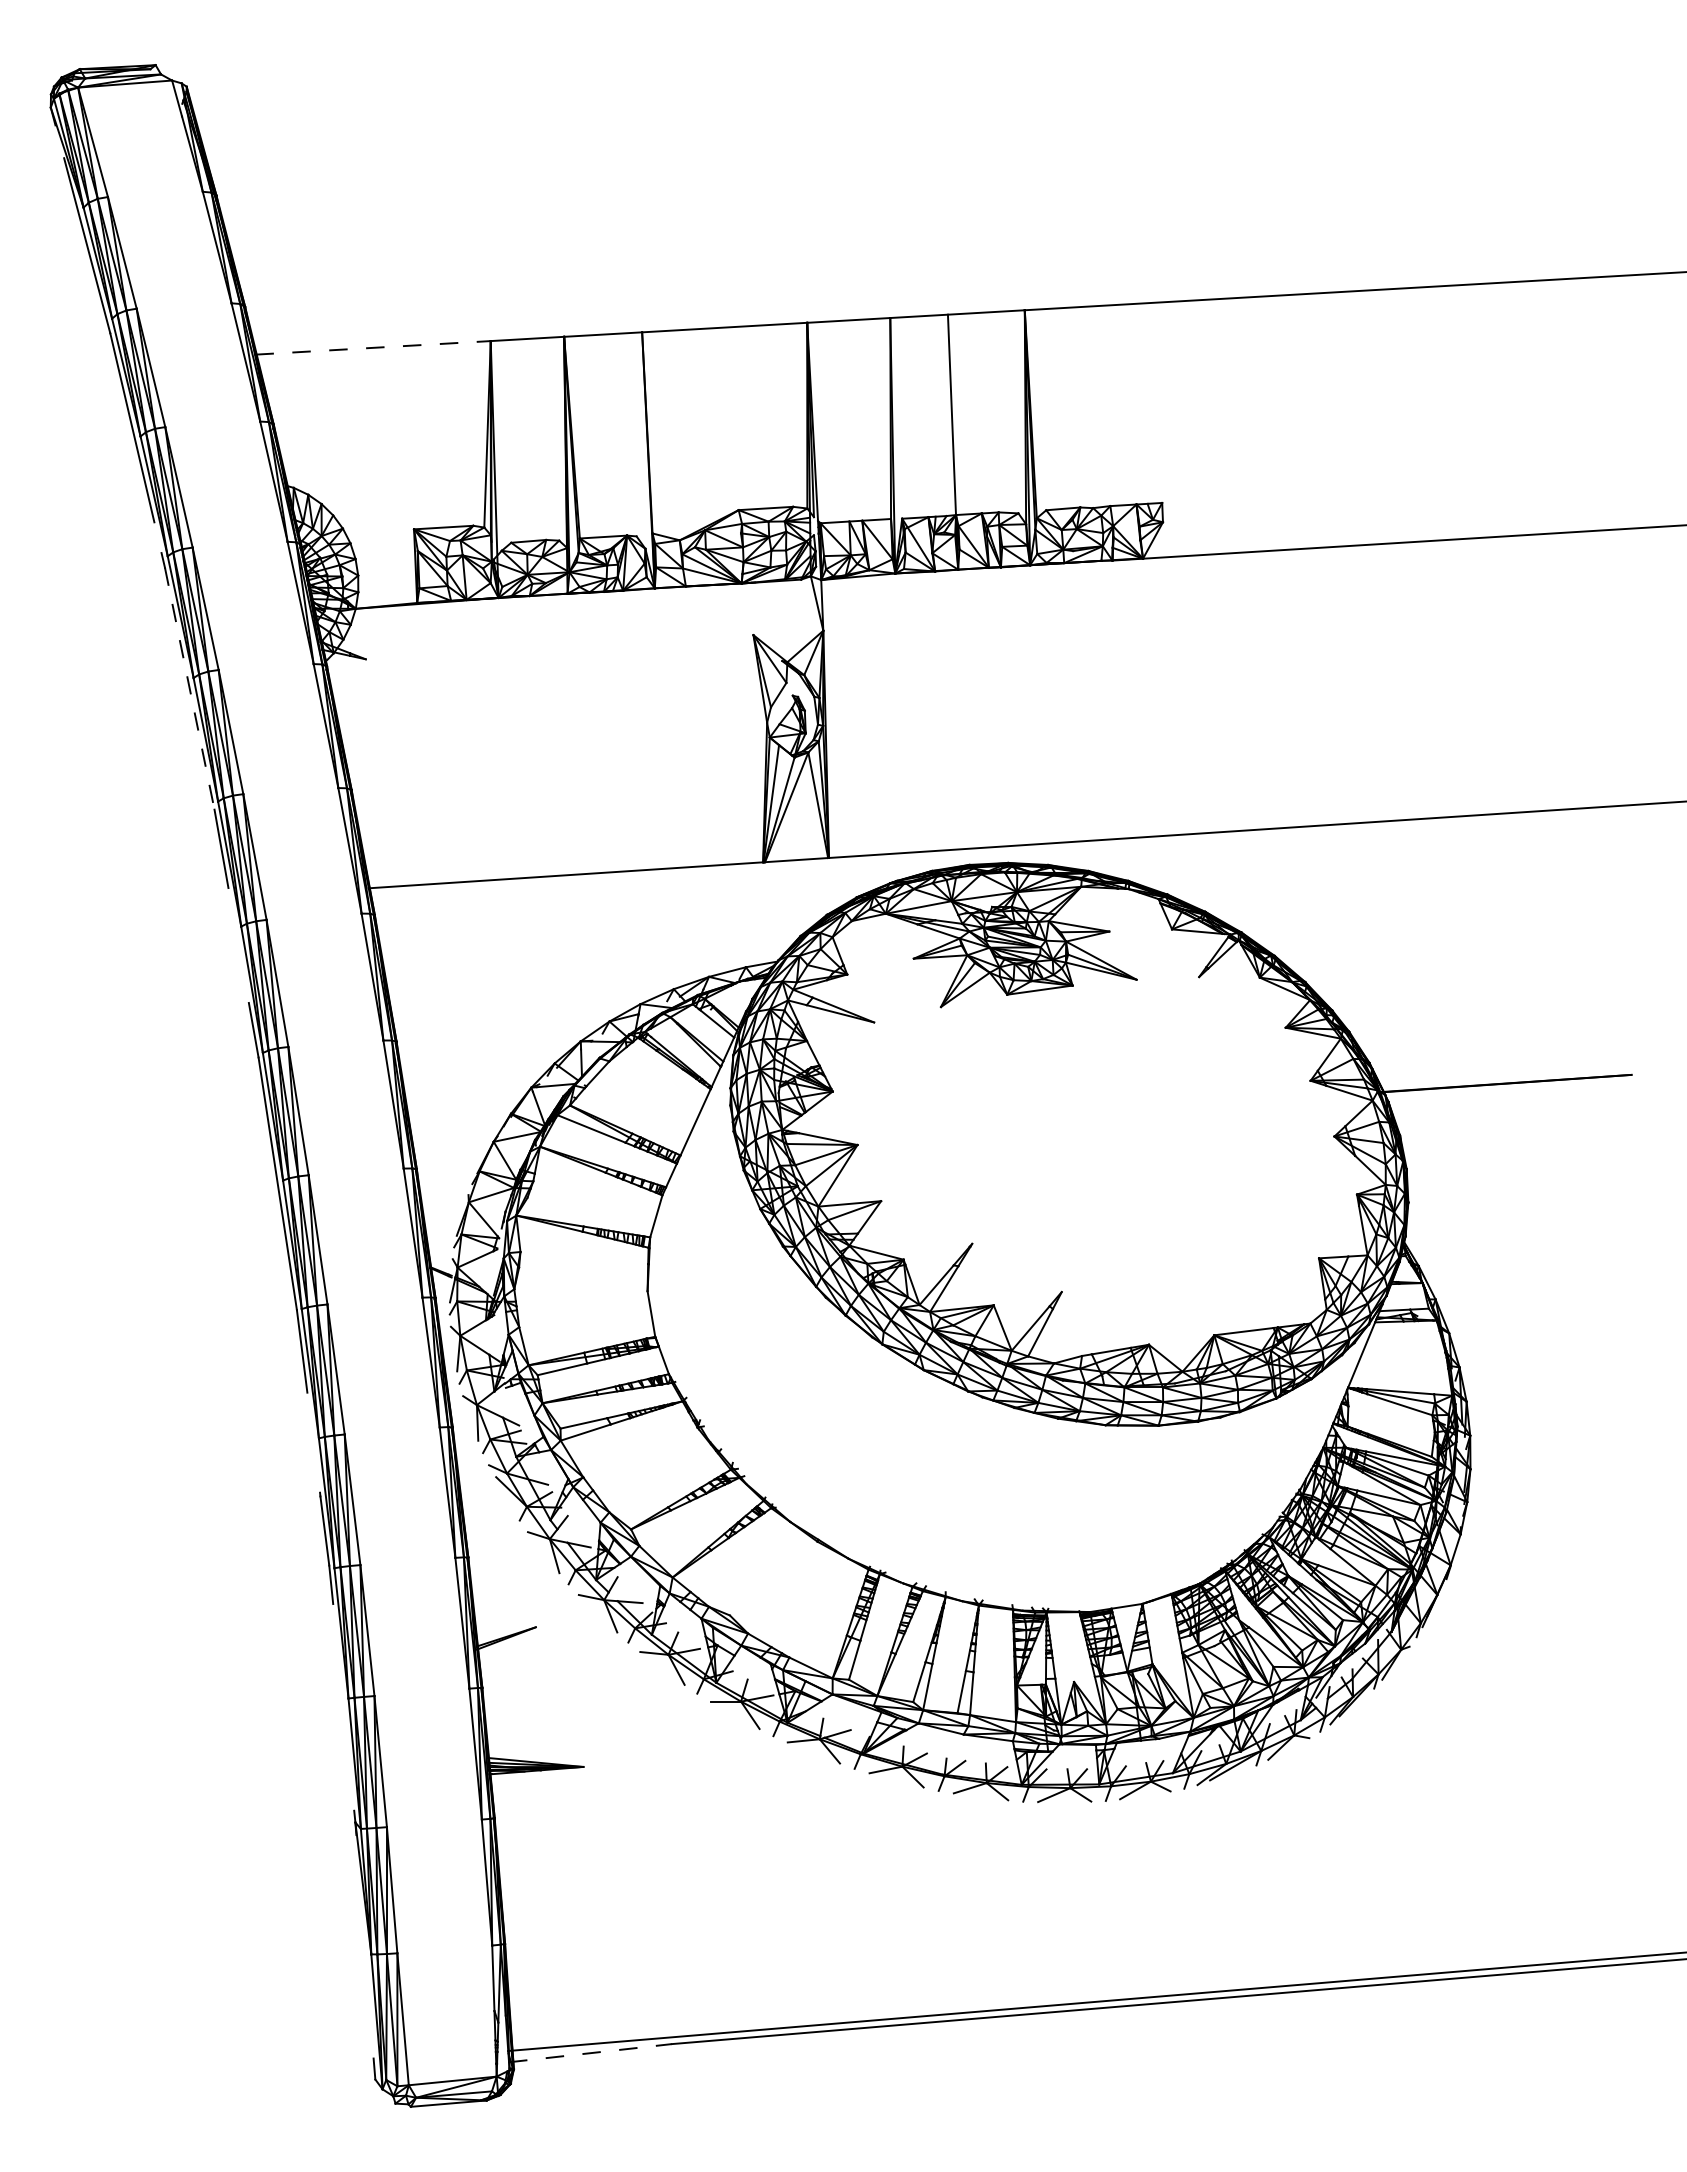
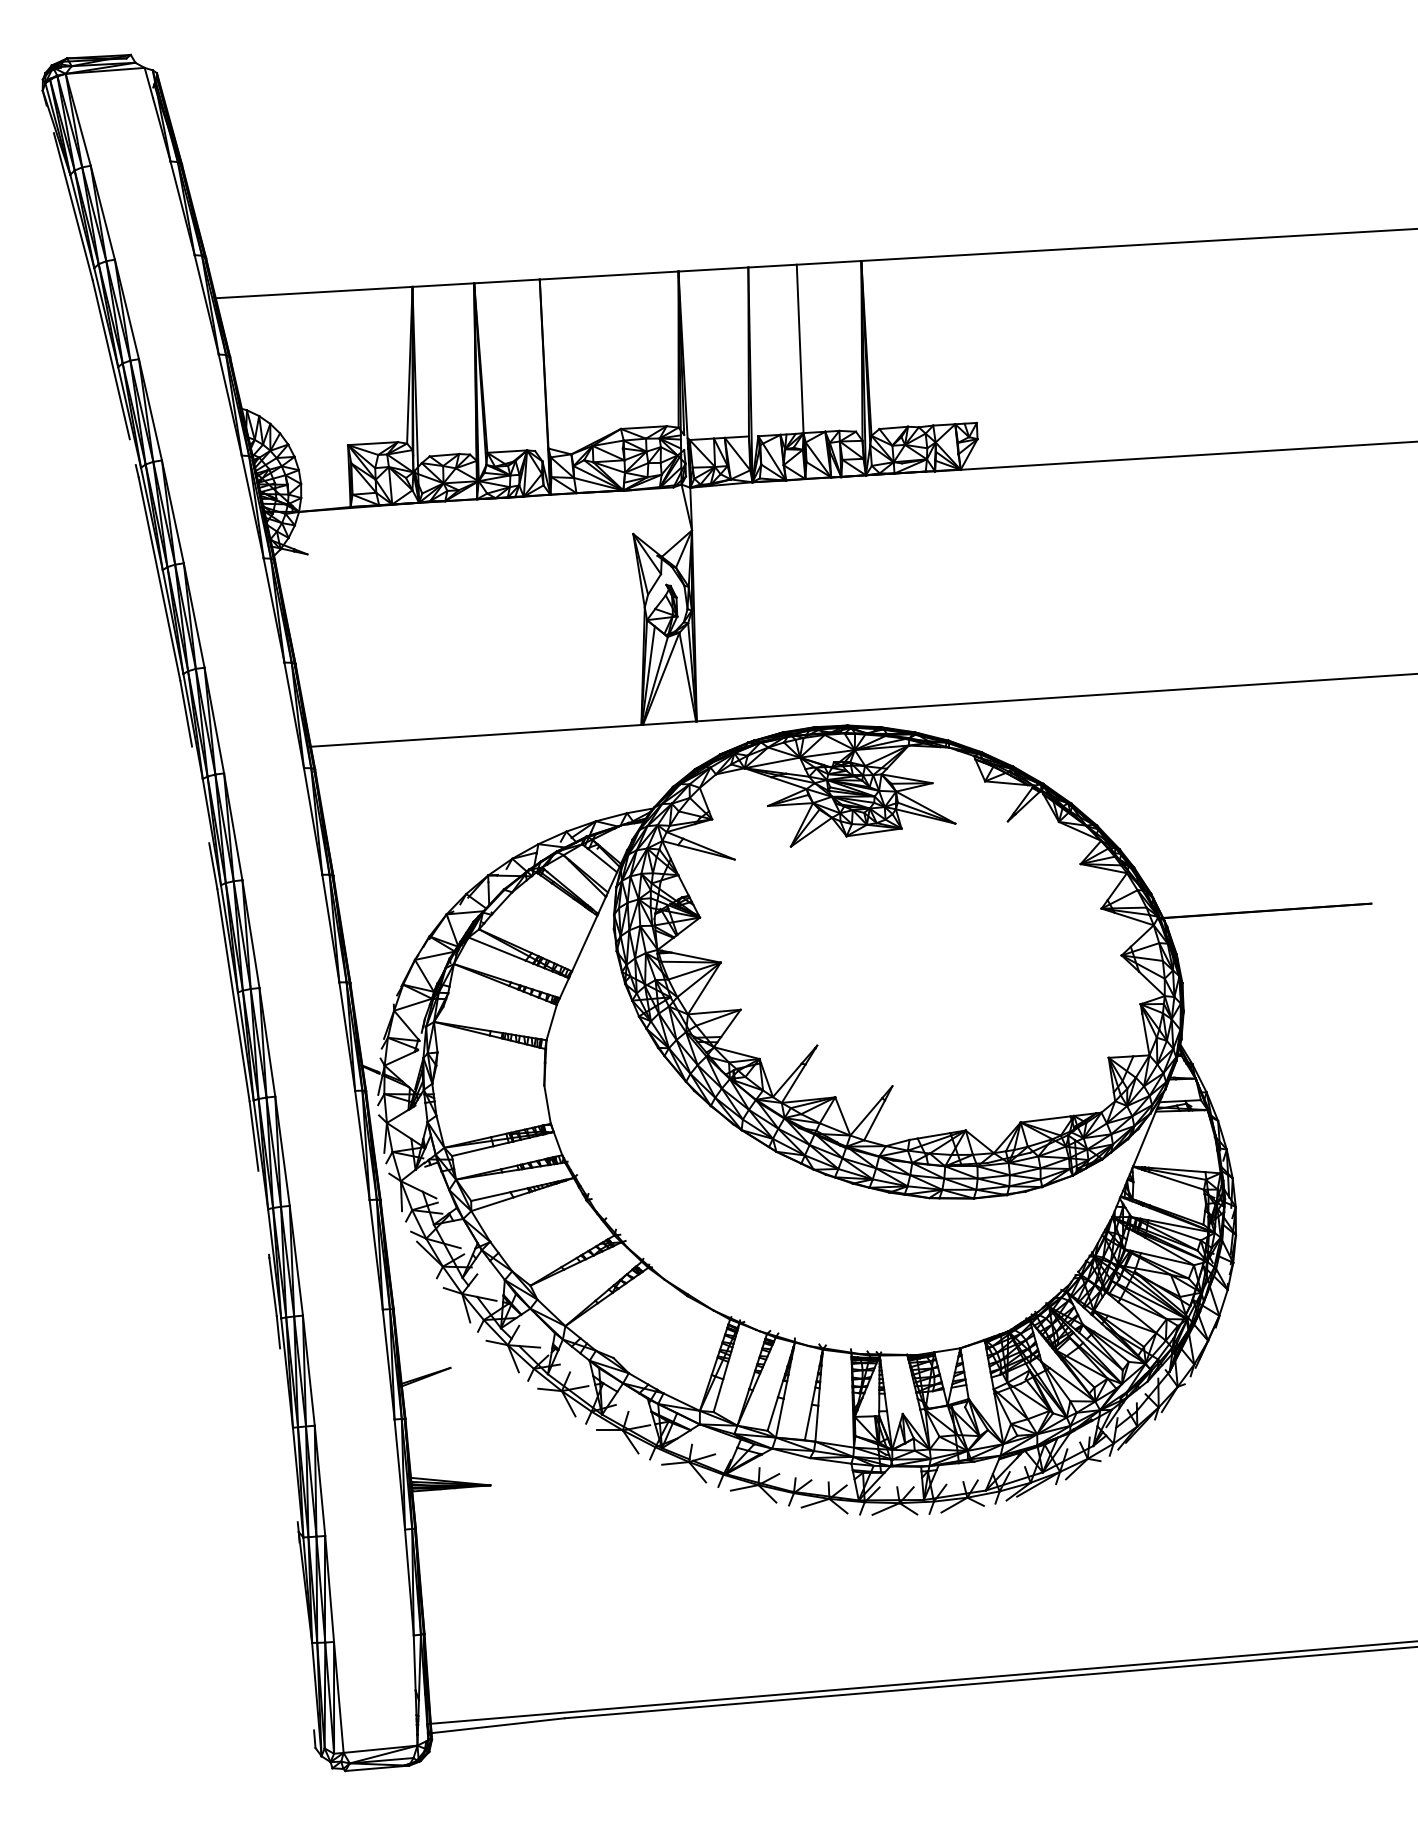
line: (373, 347) -> (313, 292), dashed -> solid
line: (189, 689) -> (159, 579), dashed -> solid
line: (590, 2053) -> (496, 1726), dashed -> solid

